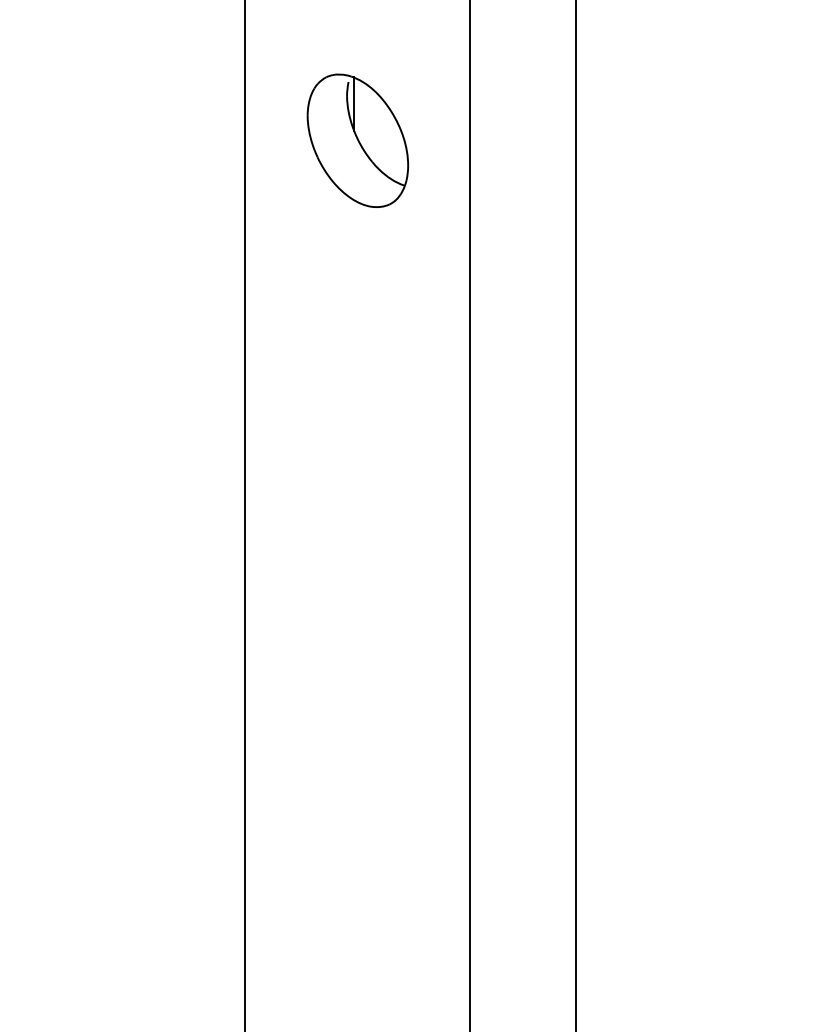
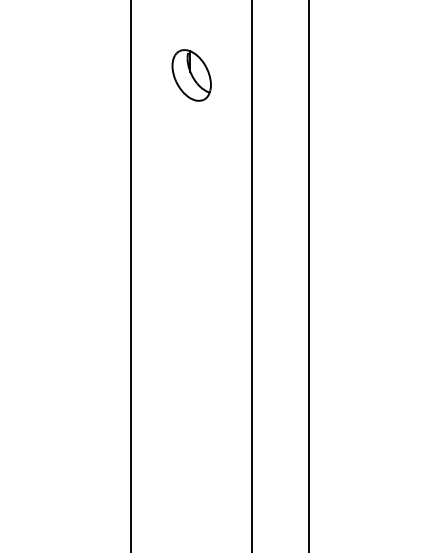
part: (357, 140) -> (191, 75), size x0.71

